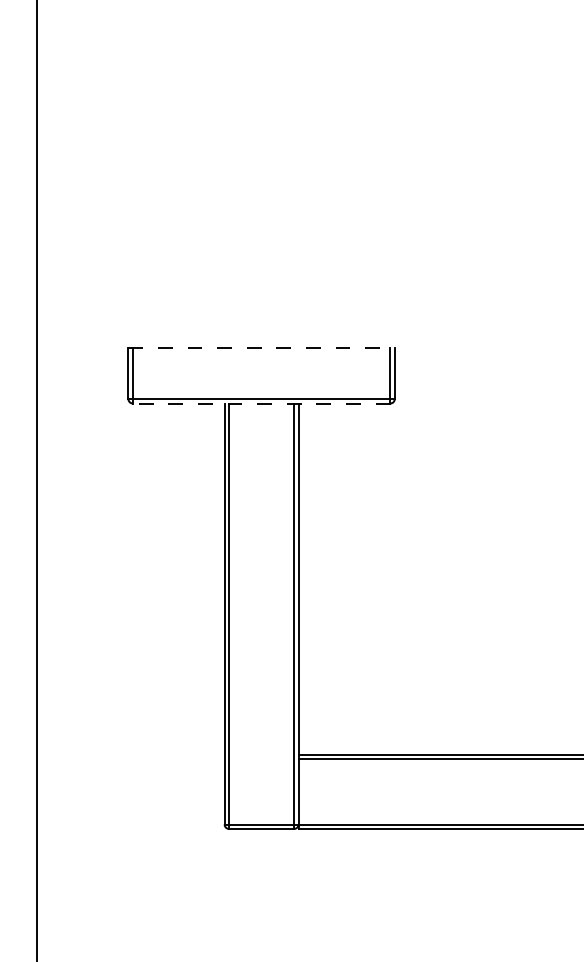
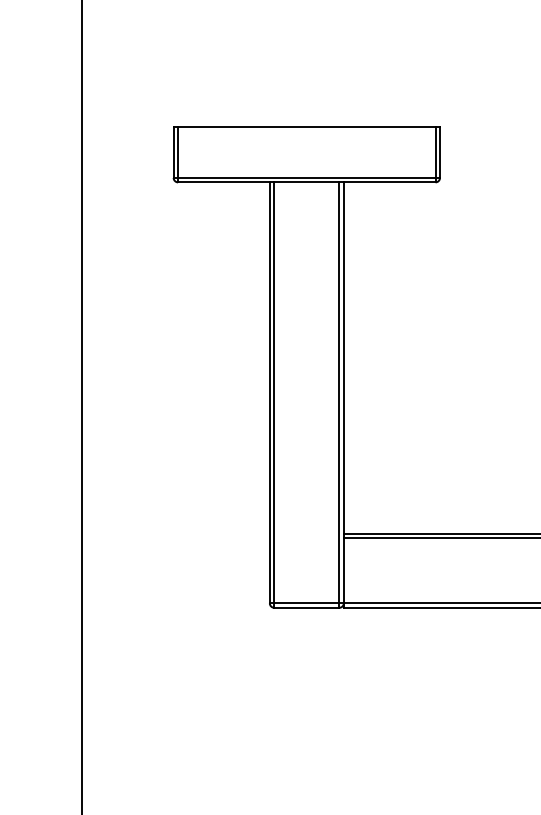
line: (262, 348) -> (307, 127), dashed -> solid
line: (261, 403) -> (306, 182), dashed -> solid

